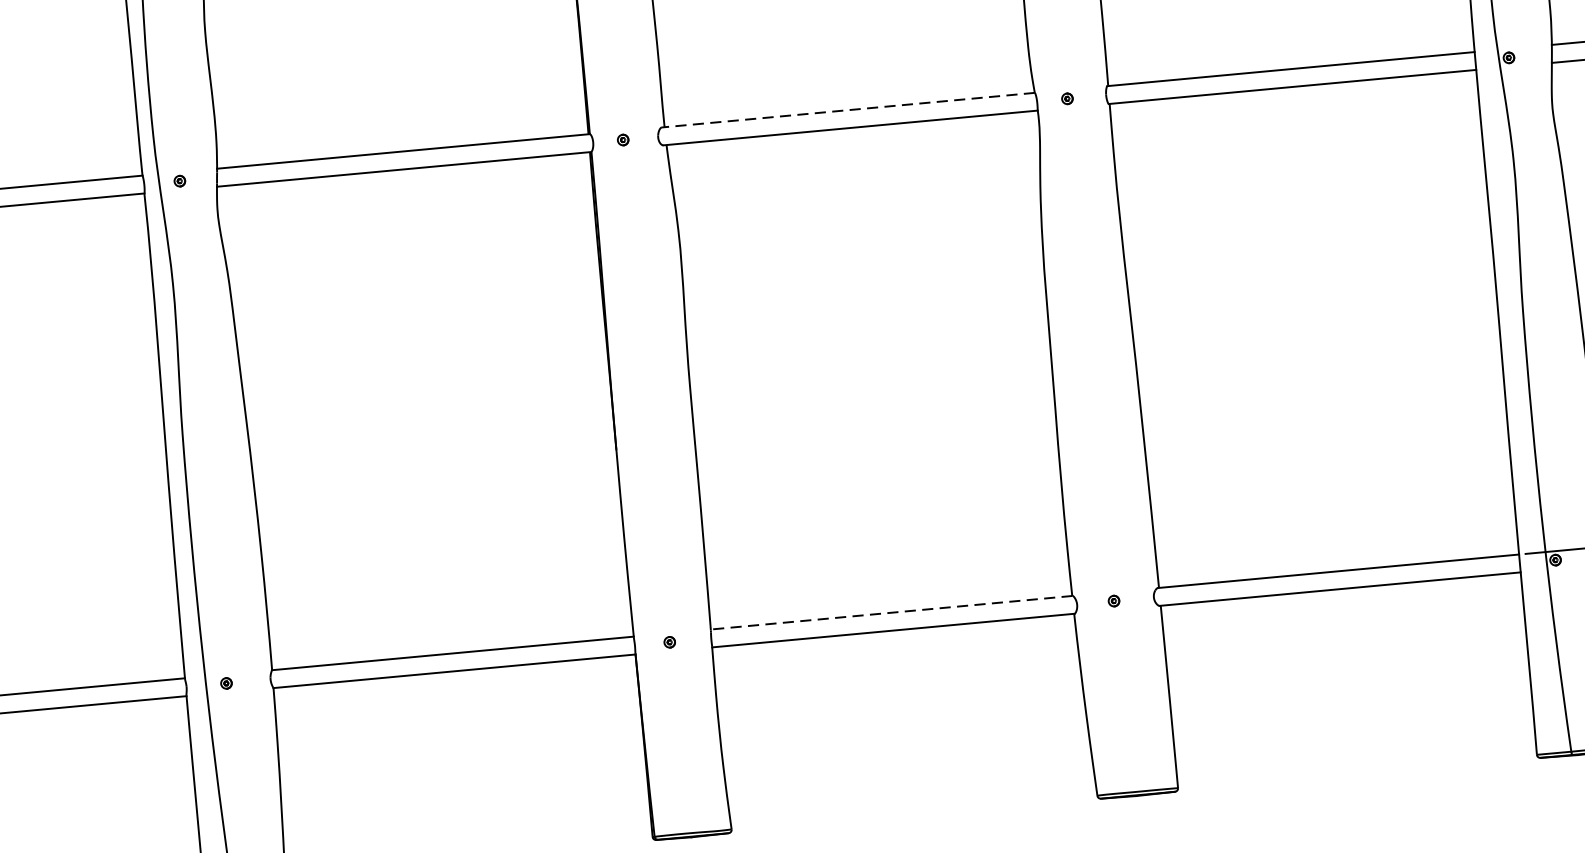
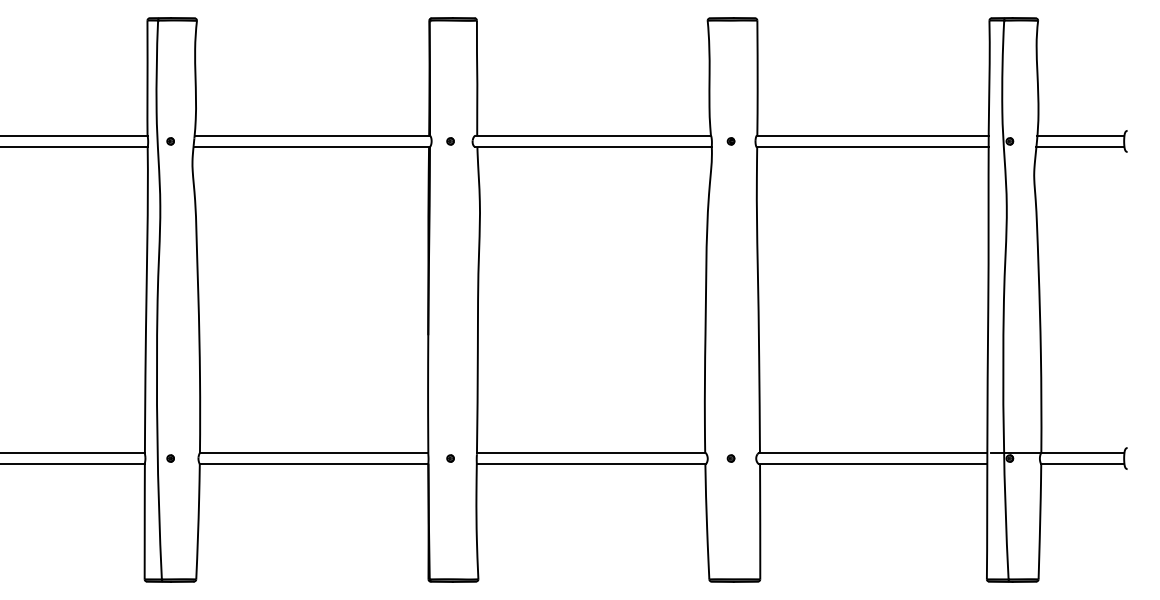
line: (848, 109) -> (593, 135), dashed -> solid
line: (890, 612) -> (590, 452), dashed -> solid

